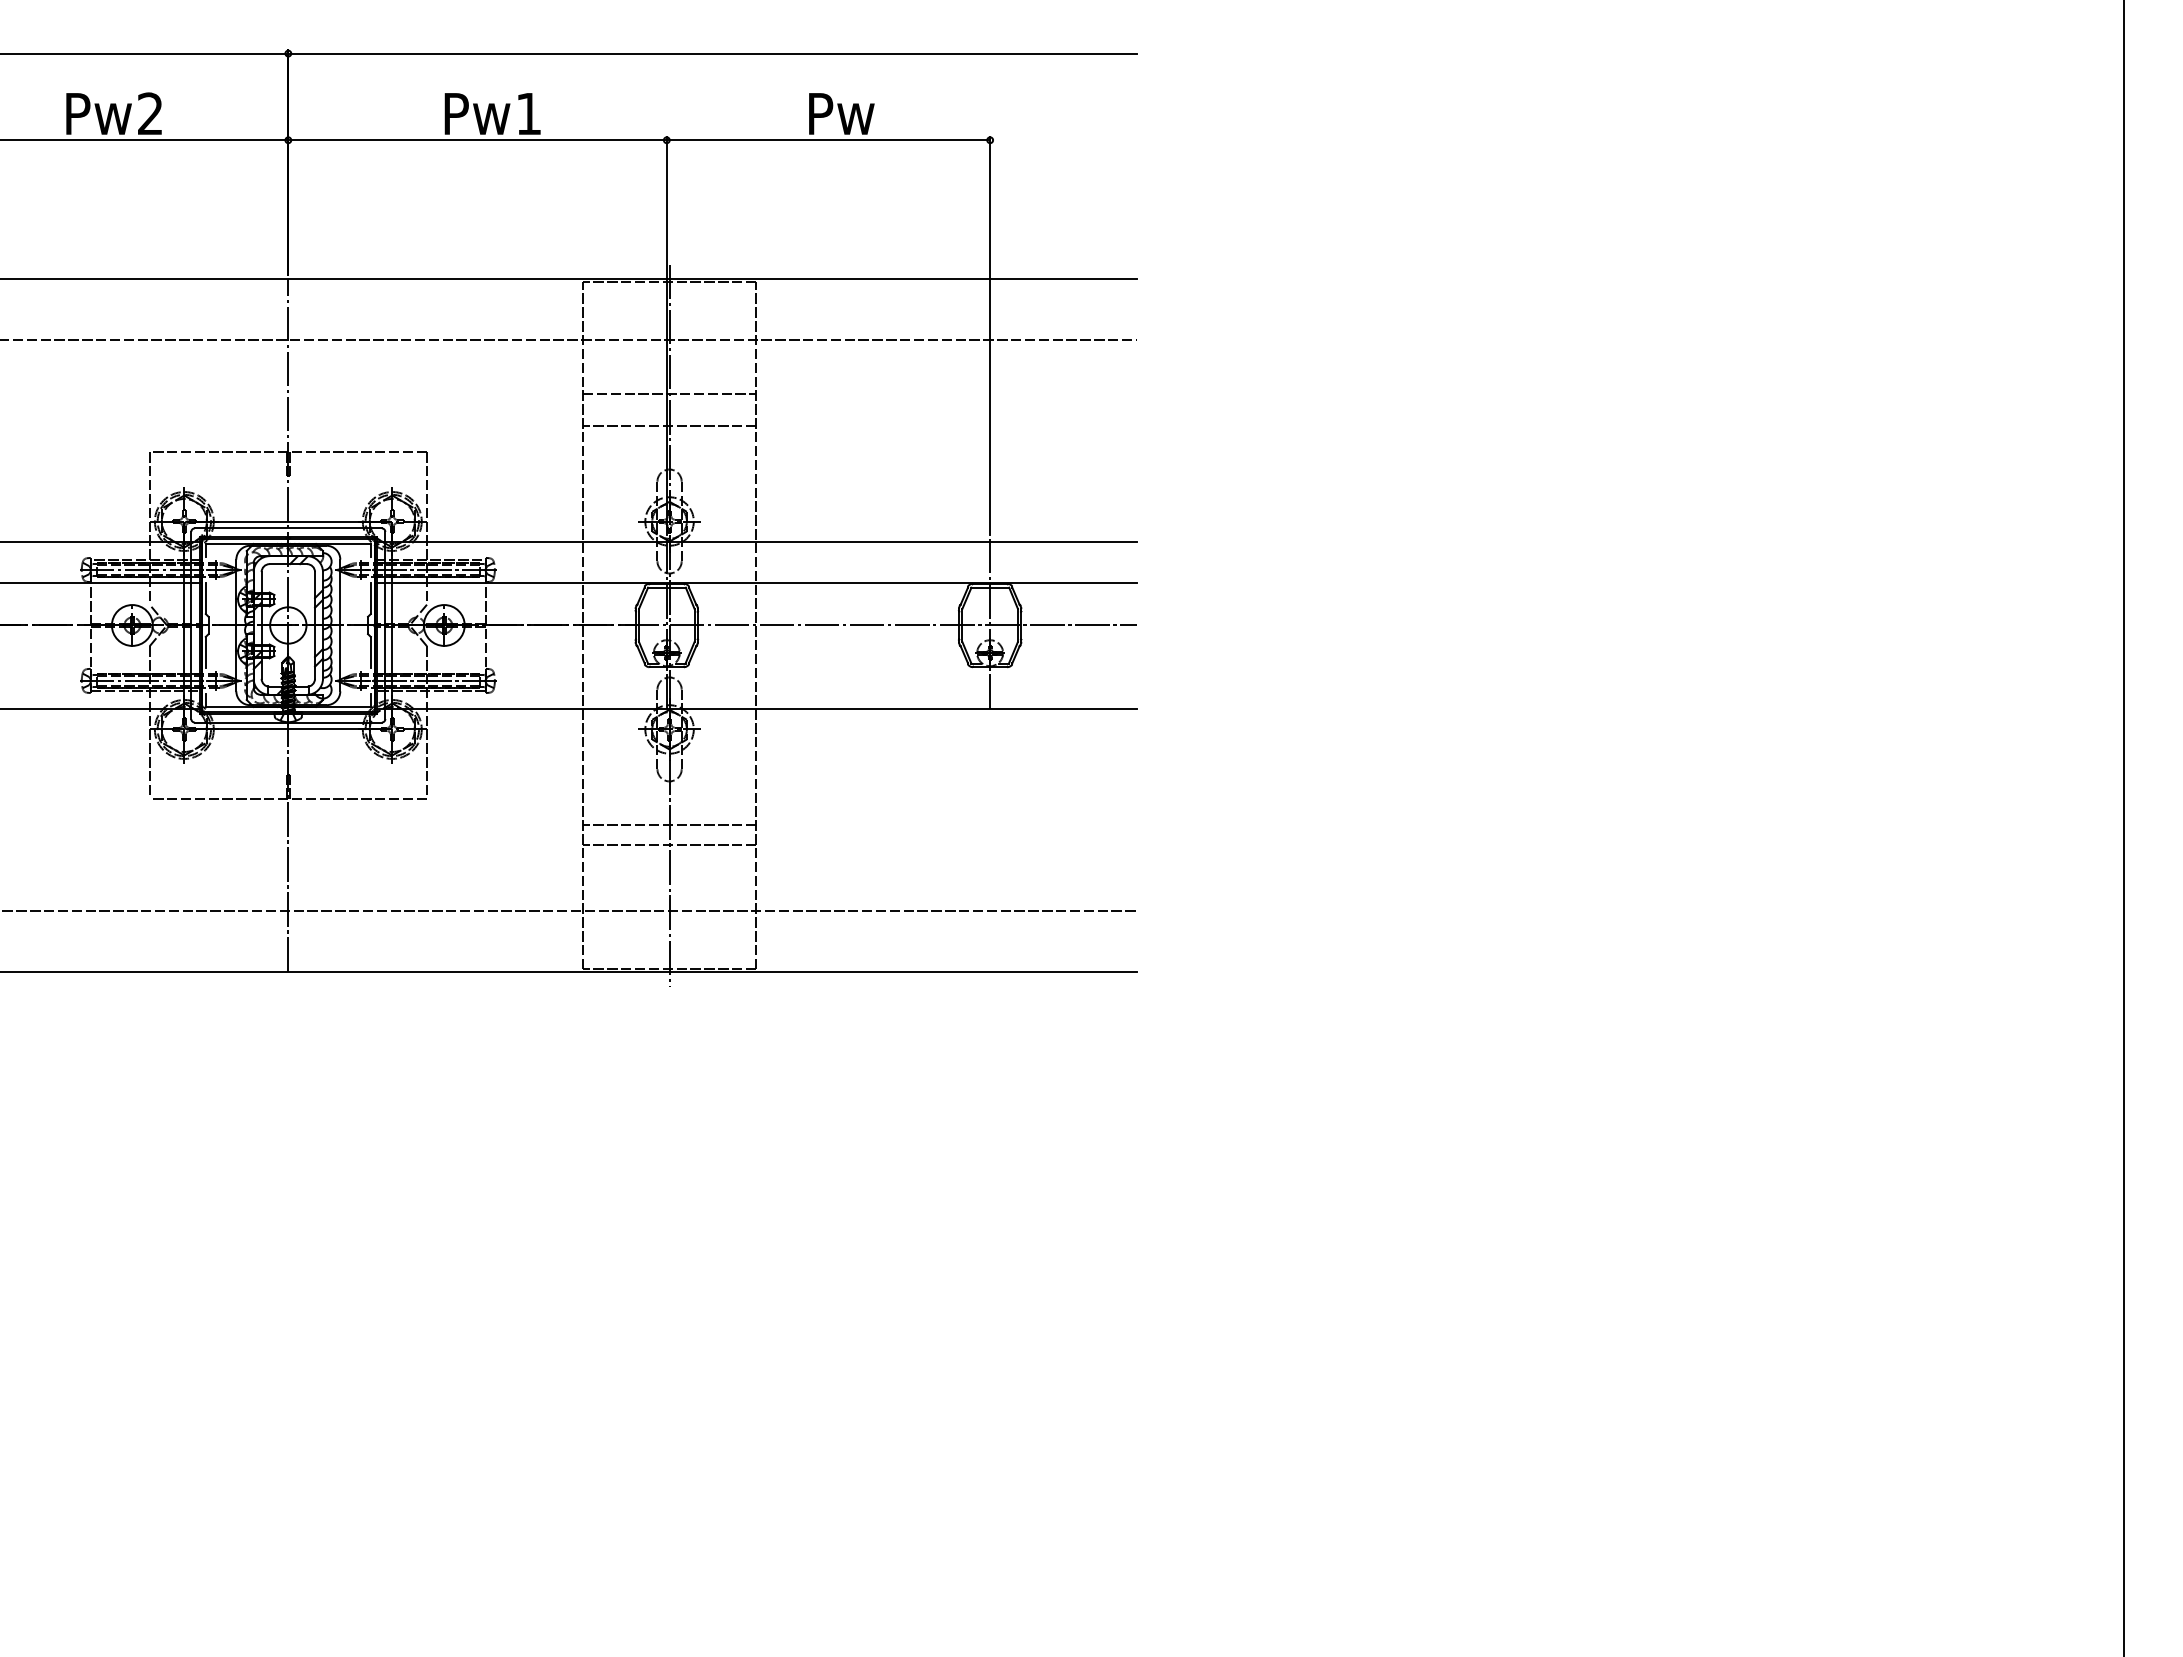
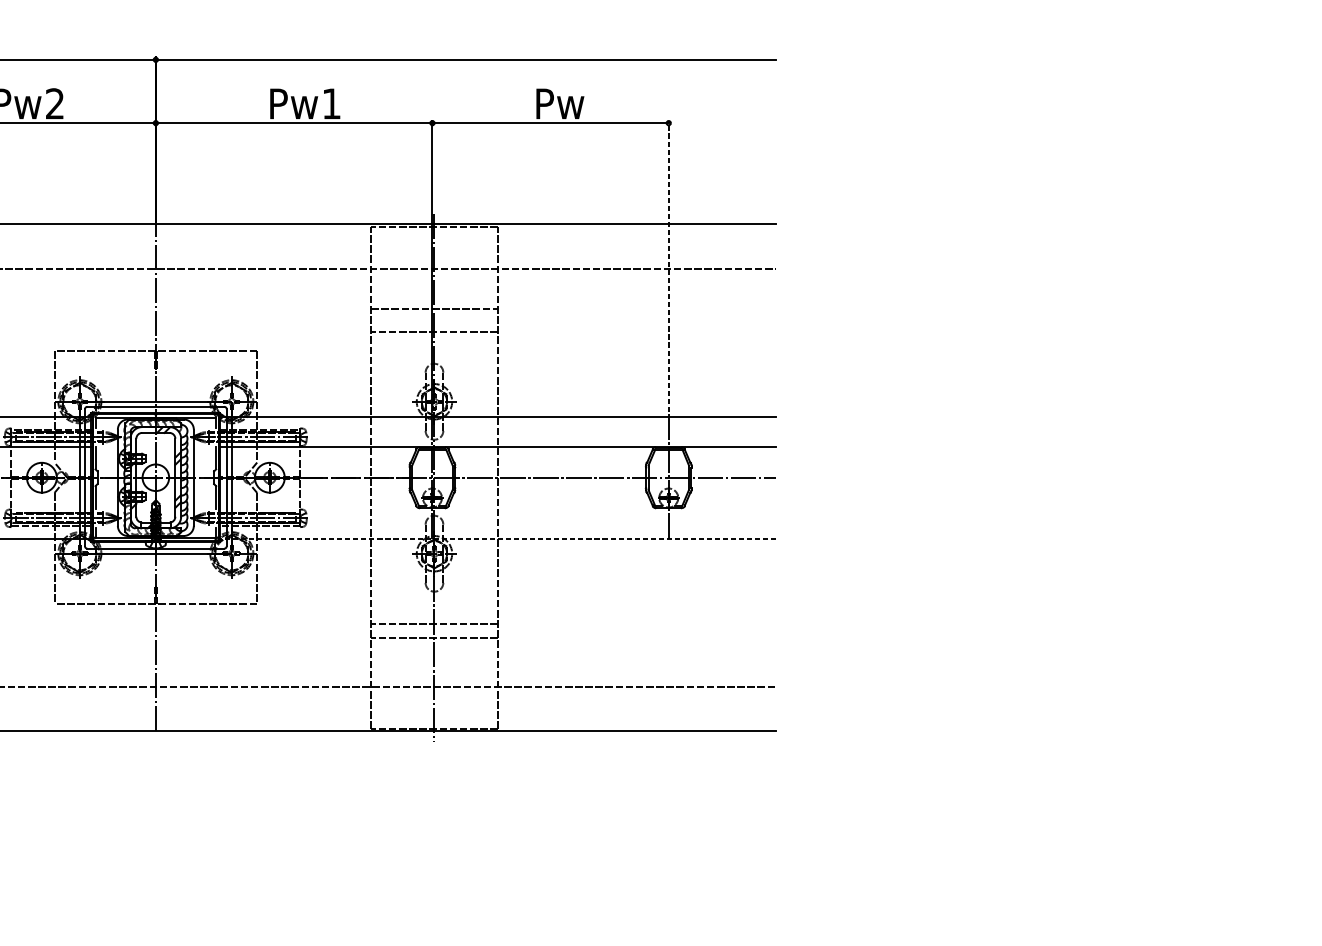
line: (990, 335) -> (669, 265), solid -> dashed
line: (755, 708) -> (497, 538), solid -> dashed

